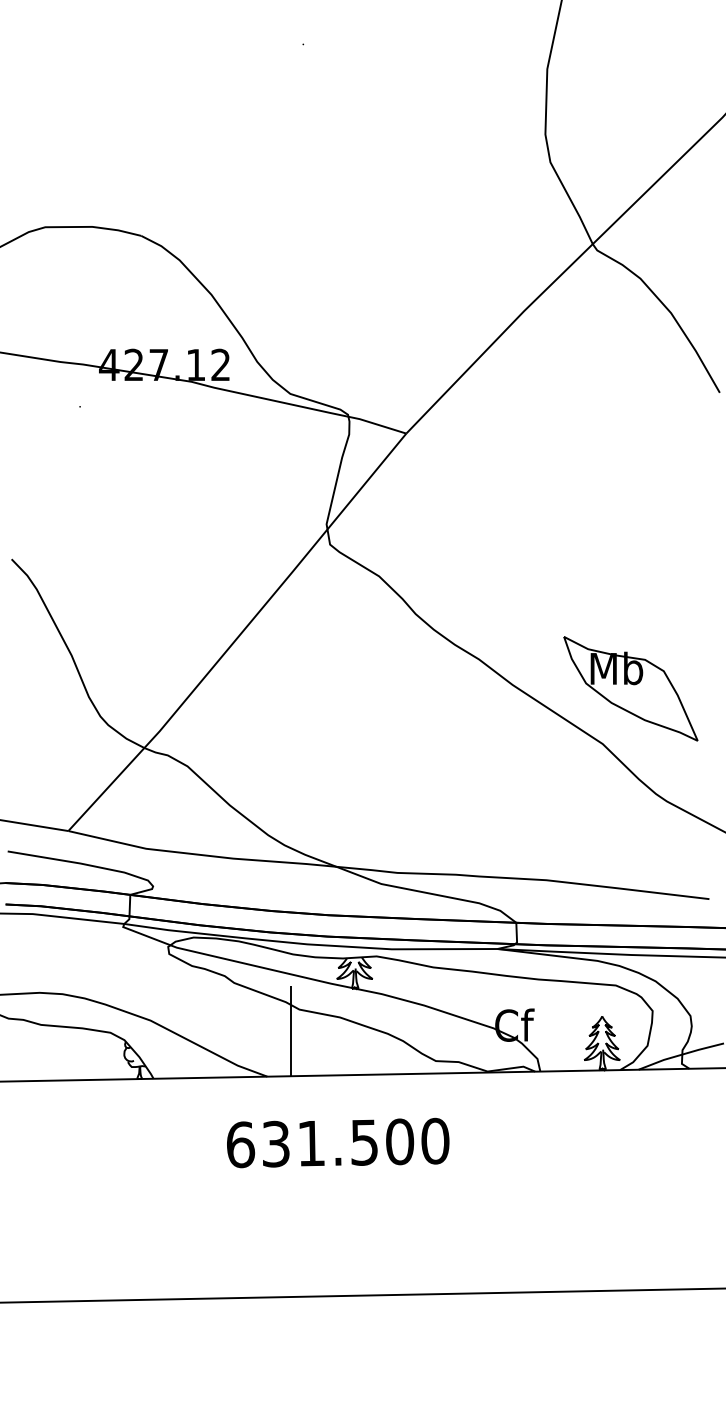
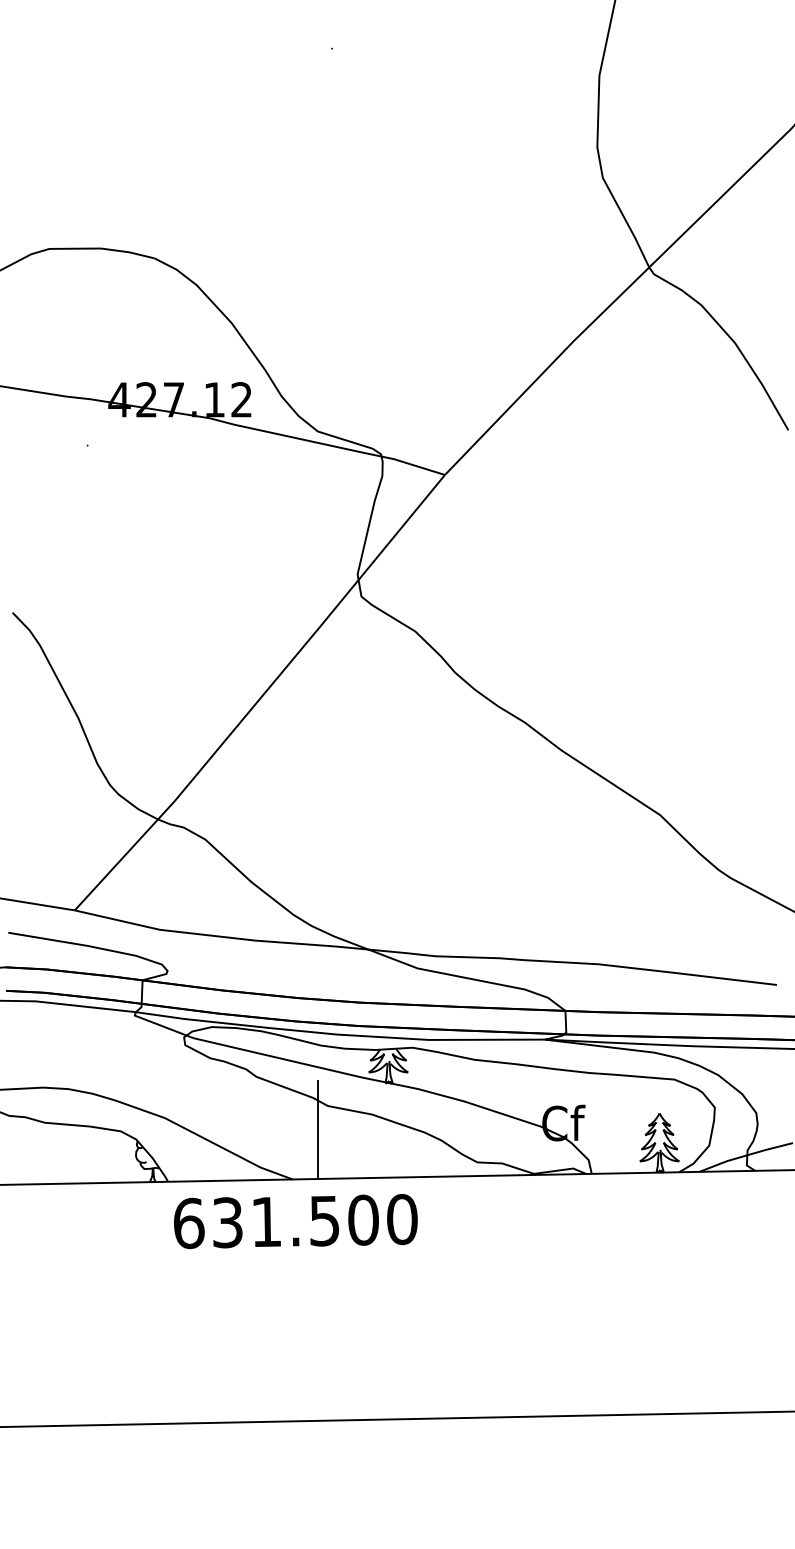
part: (630, 688) -> (690, 754), removed
text: (338, 1142) -> (296, 1220), moved

